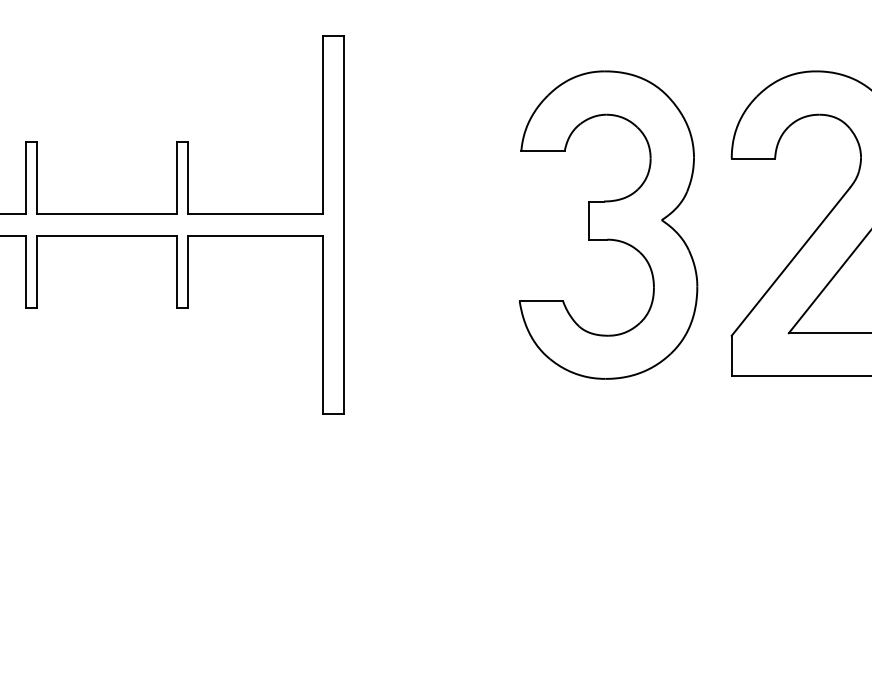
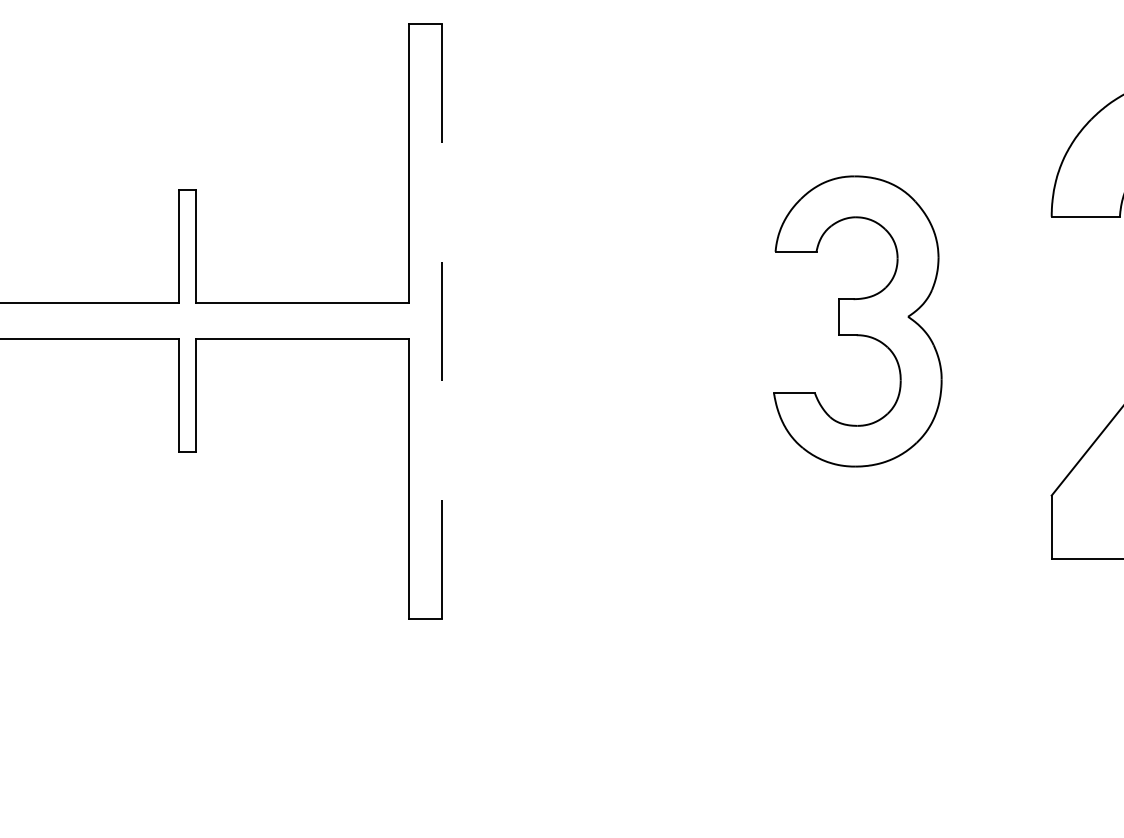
part: (608, 224) -> (857, 320), size x0.6
line: (344, 225) -> (442, 322), solid -> dashed

